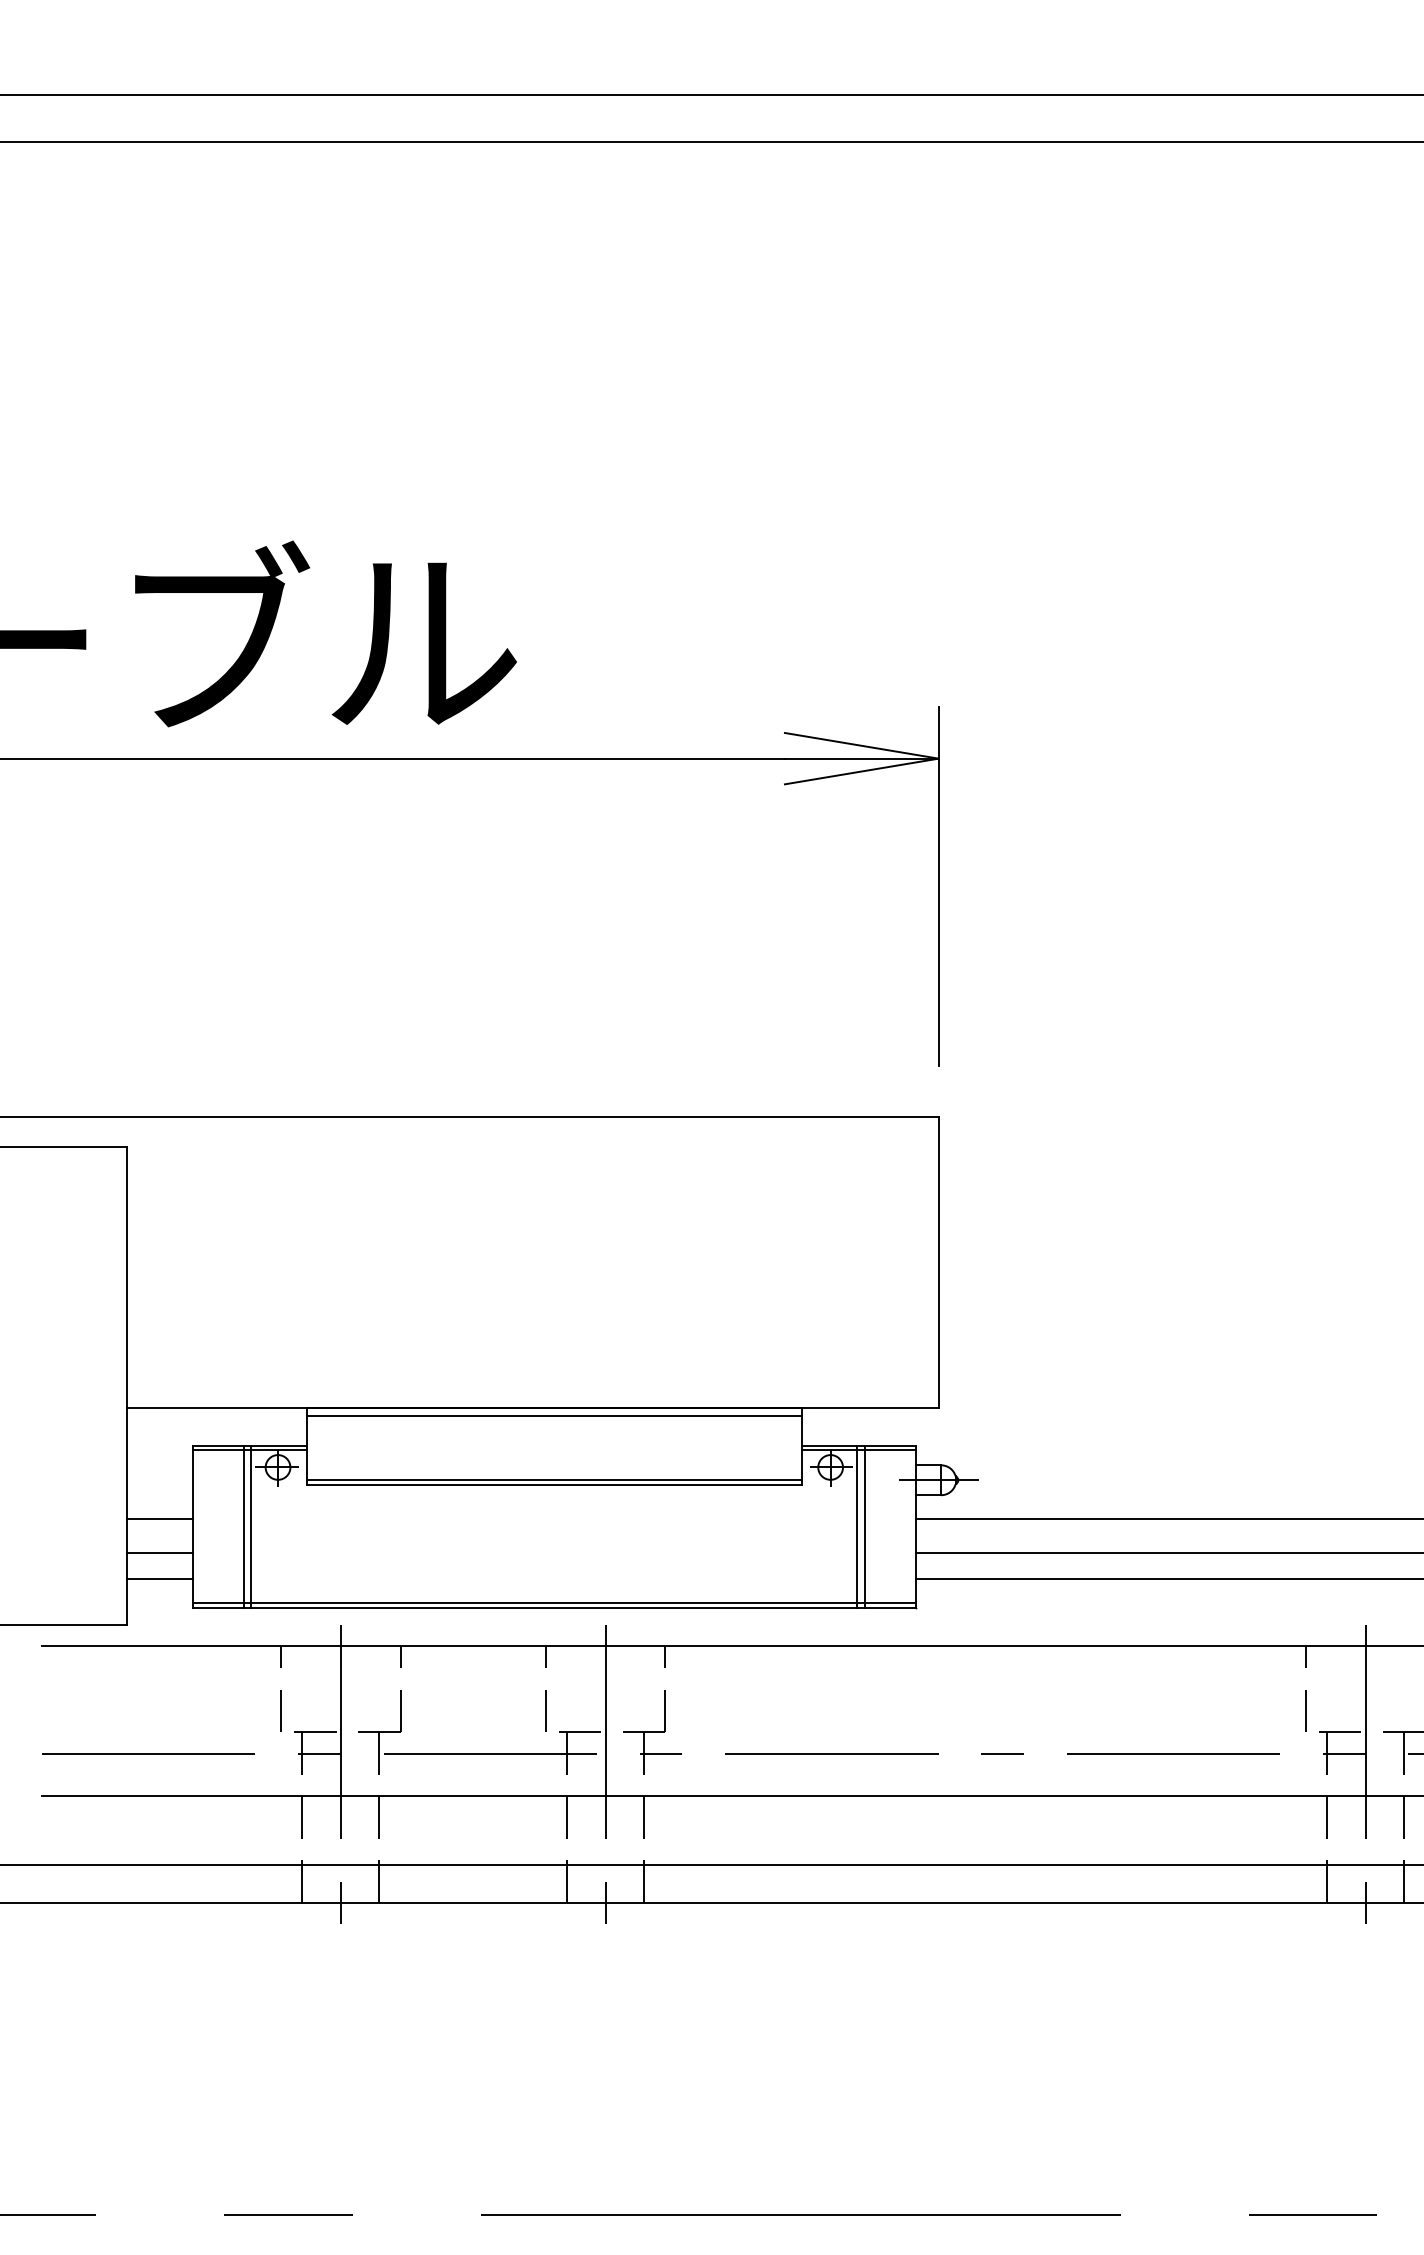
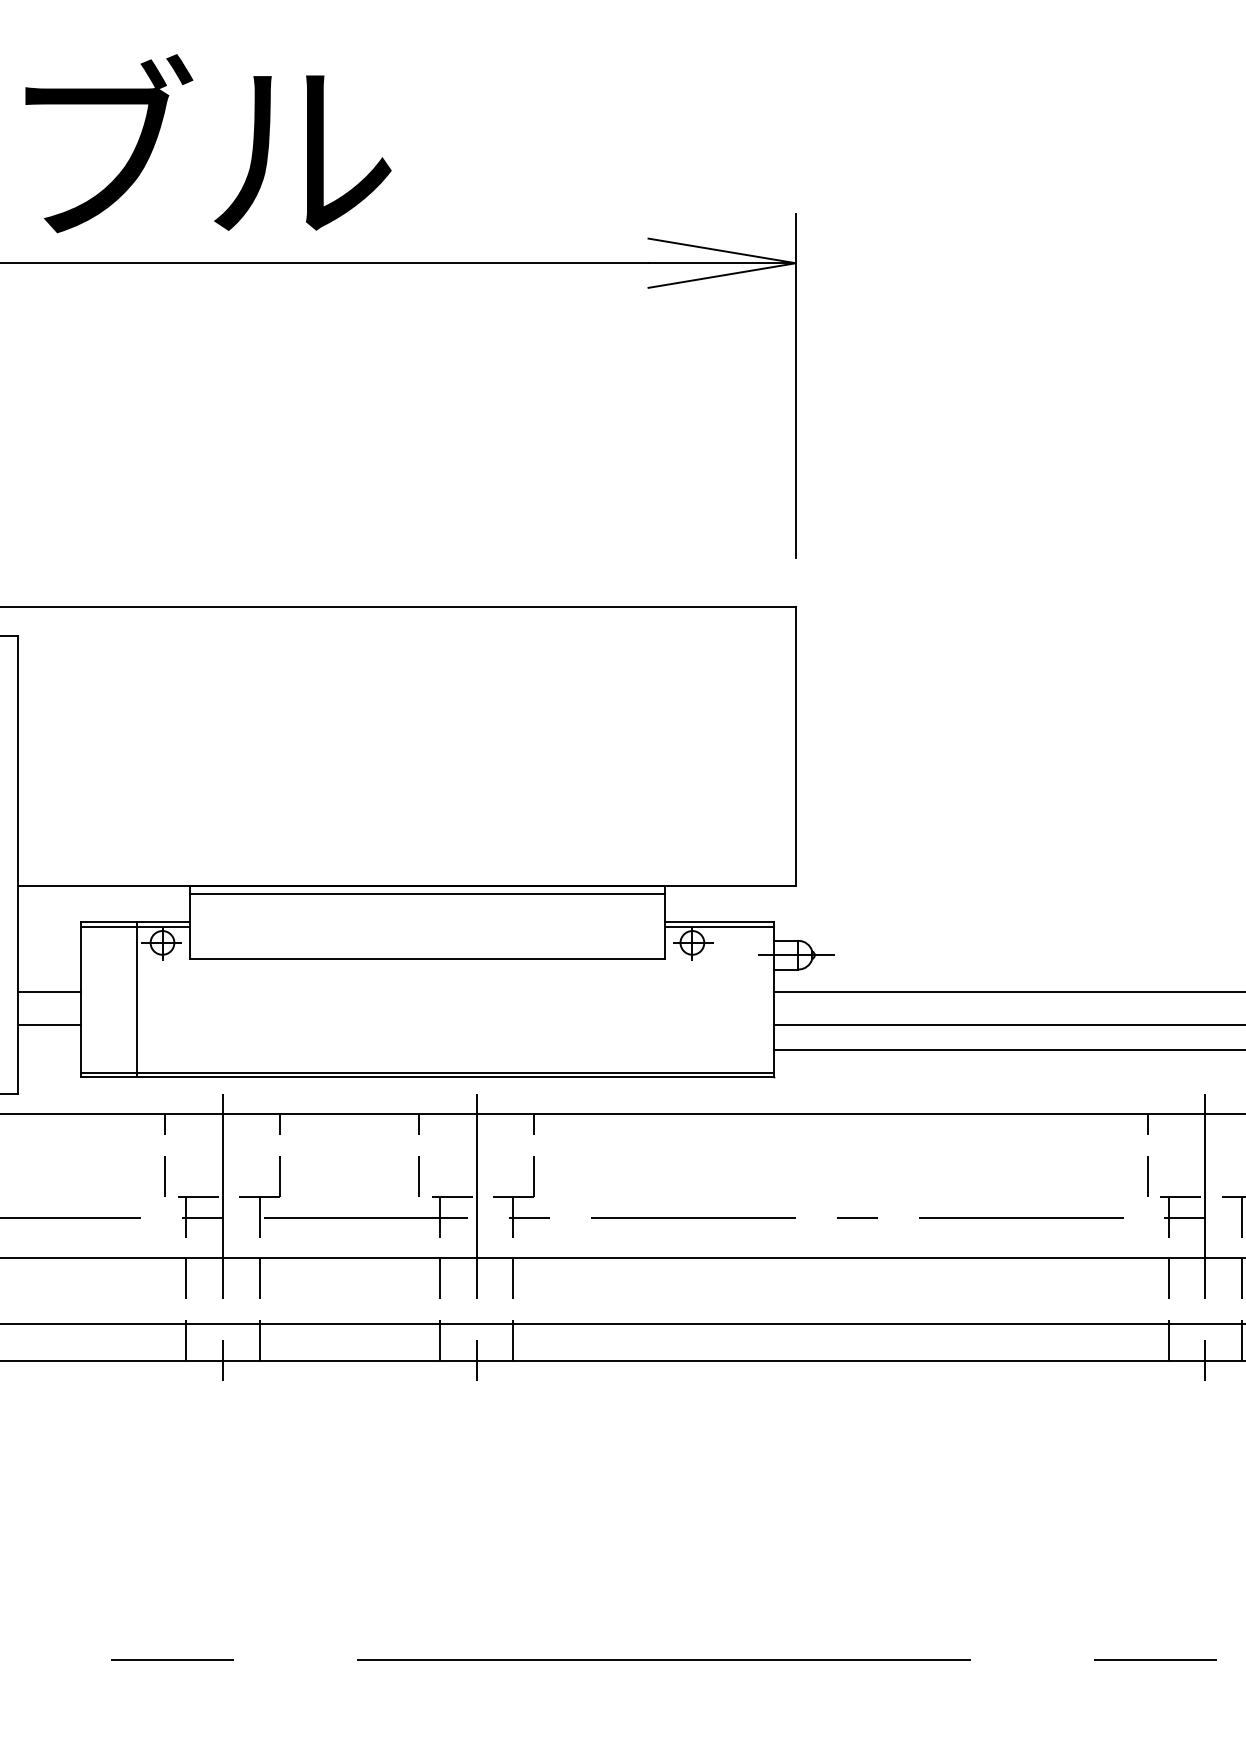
line: (554, 1480) -> (427, 955), removed
line: (243, 1526) -> (129, 999), removed
line: (857, 1526) -> (718, 999), removed
line: (864, 1526) -> (724, 999), removed
line: (160, 1579) -> (49, 1050), removed

